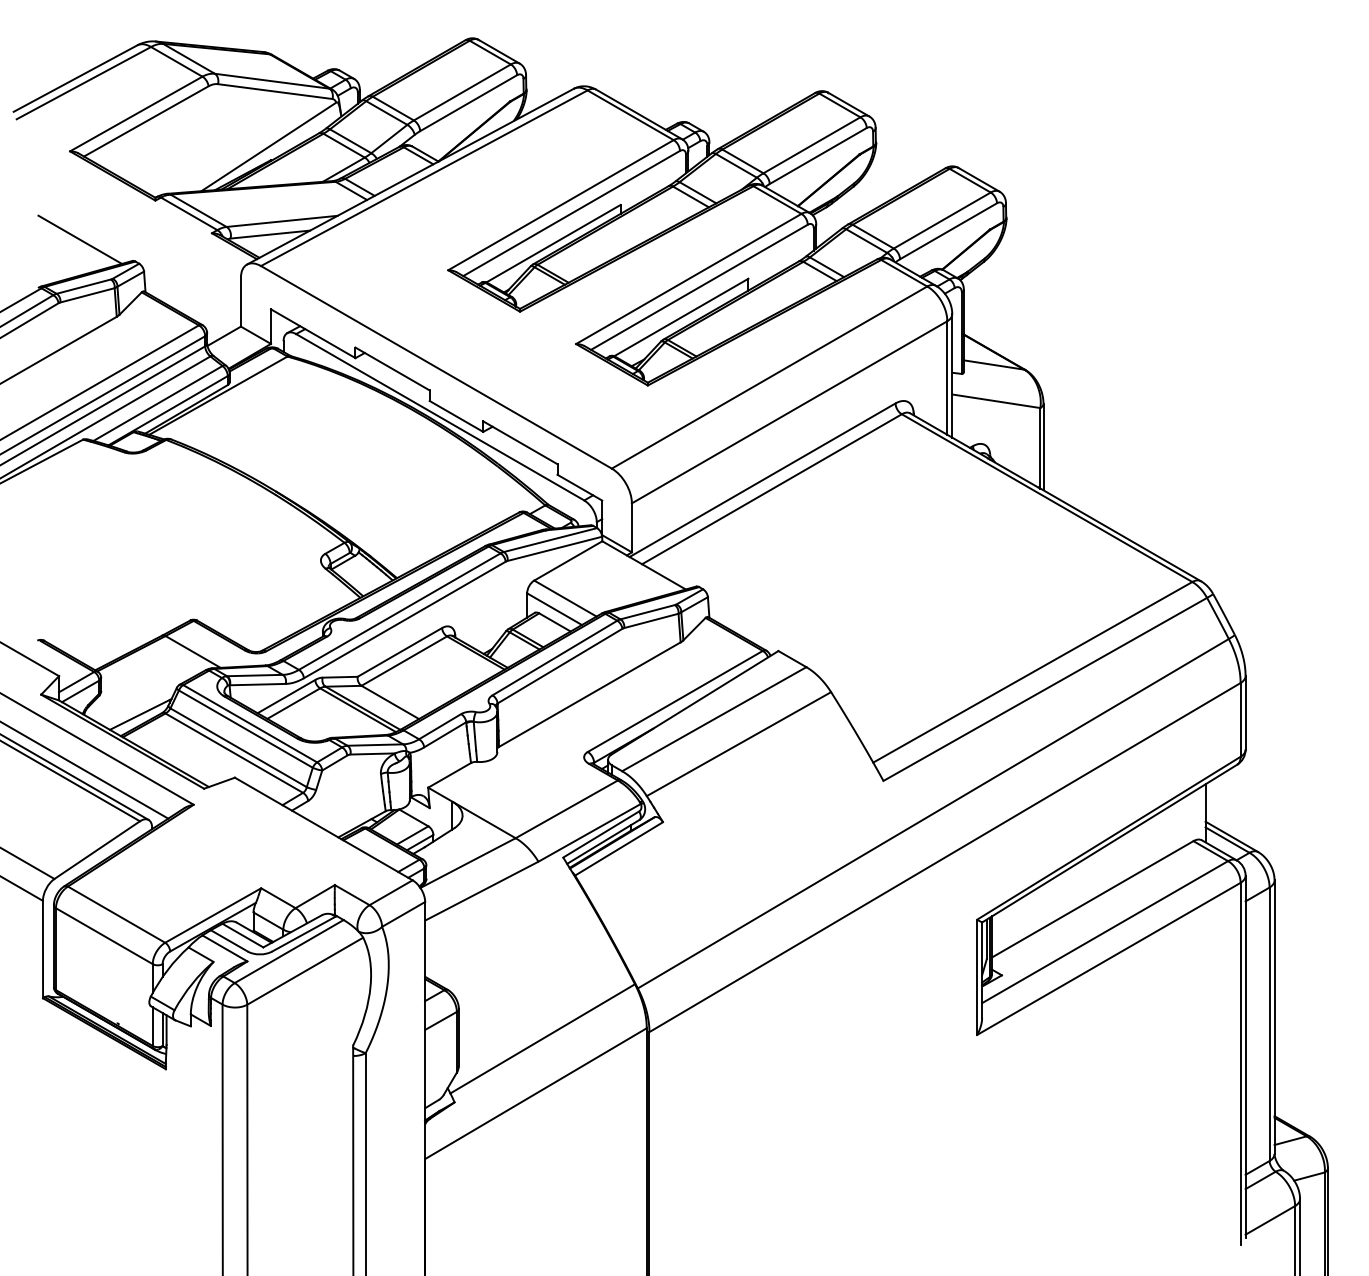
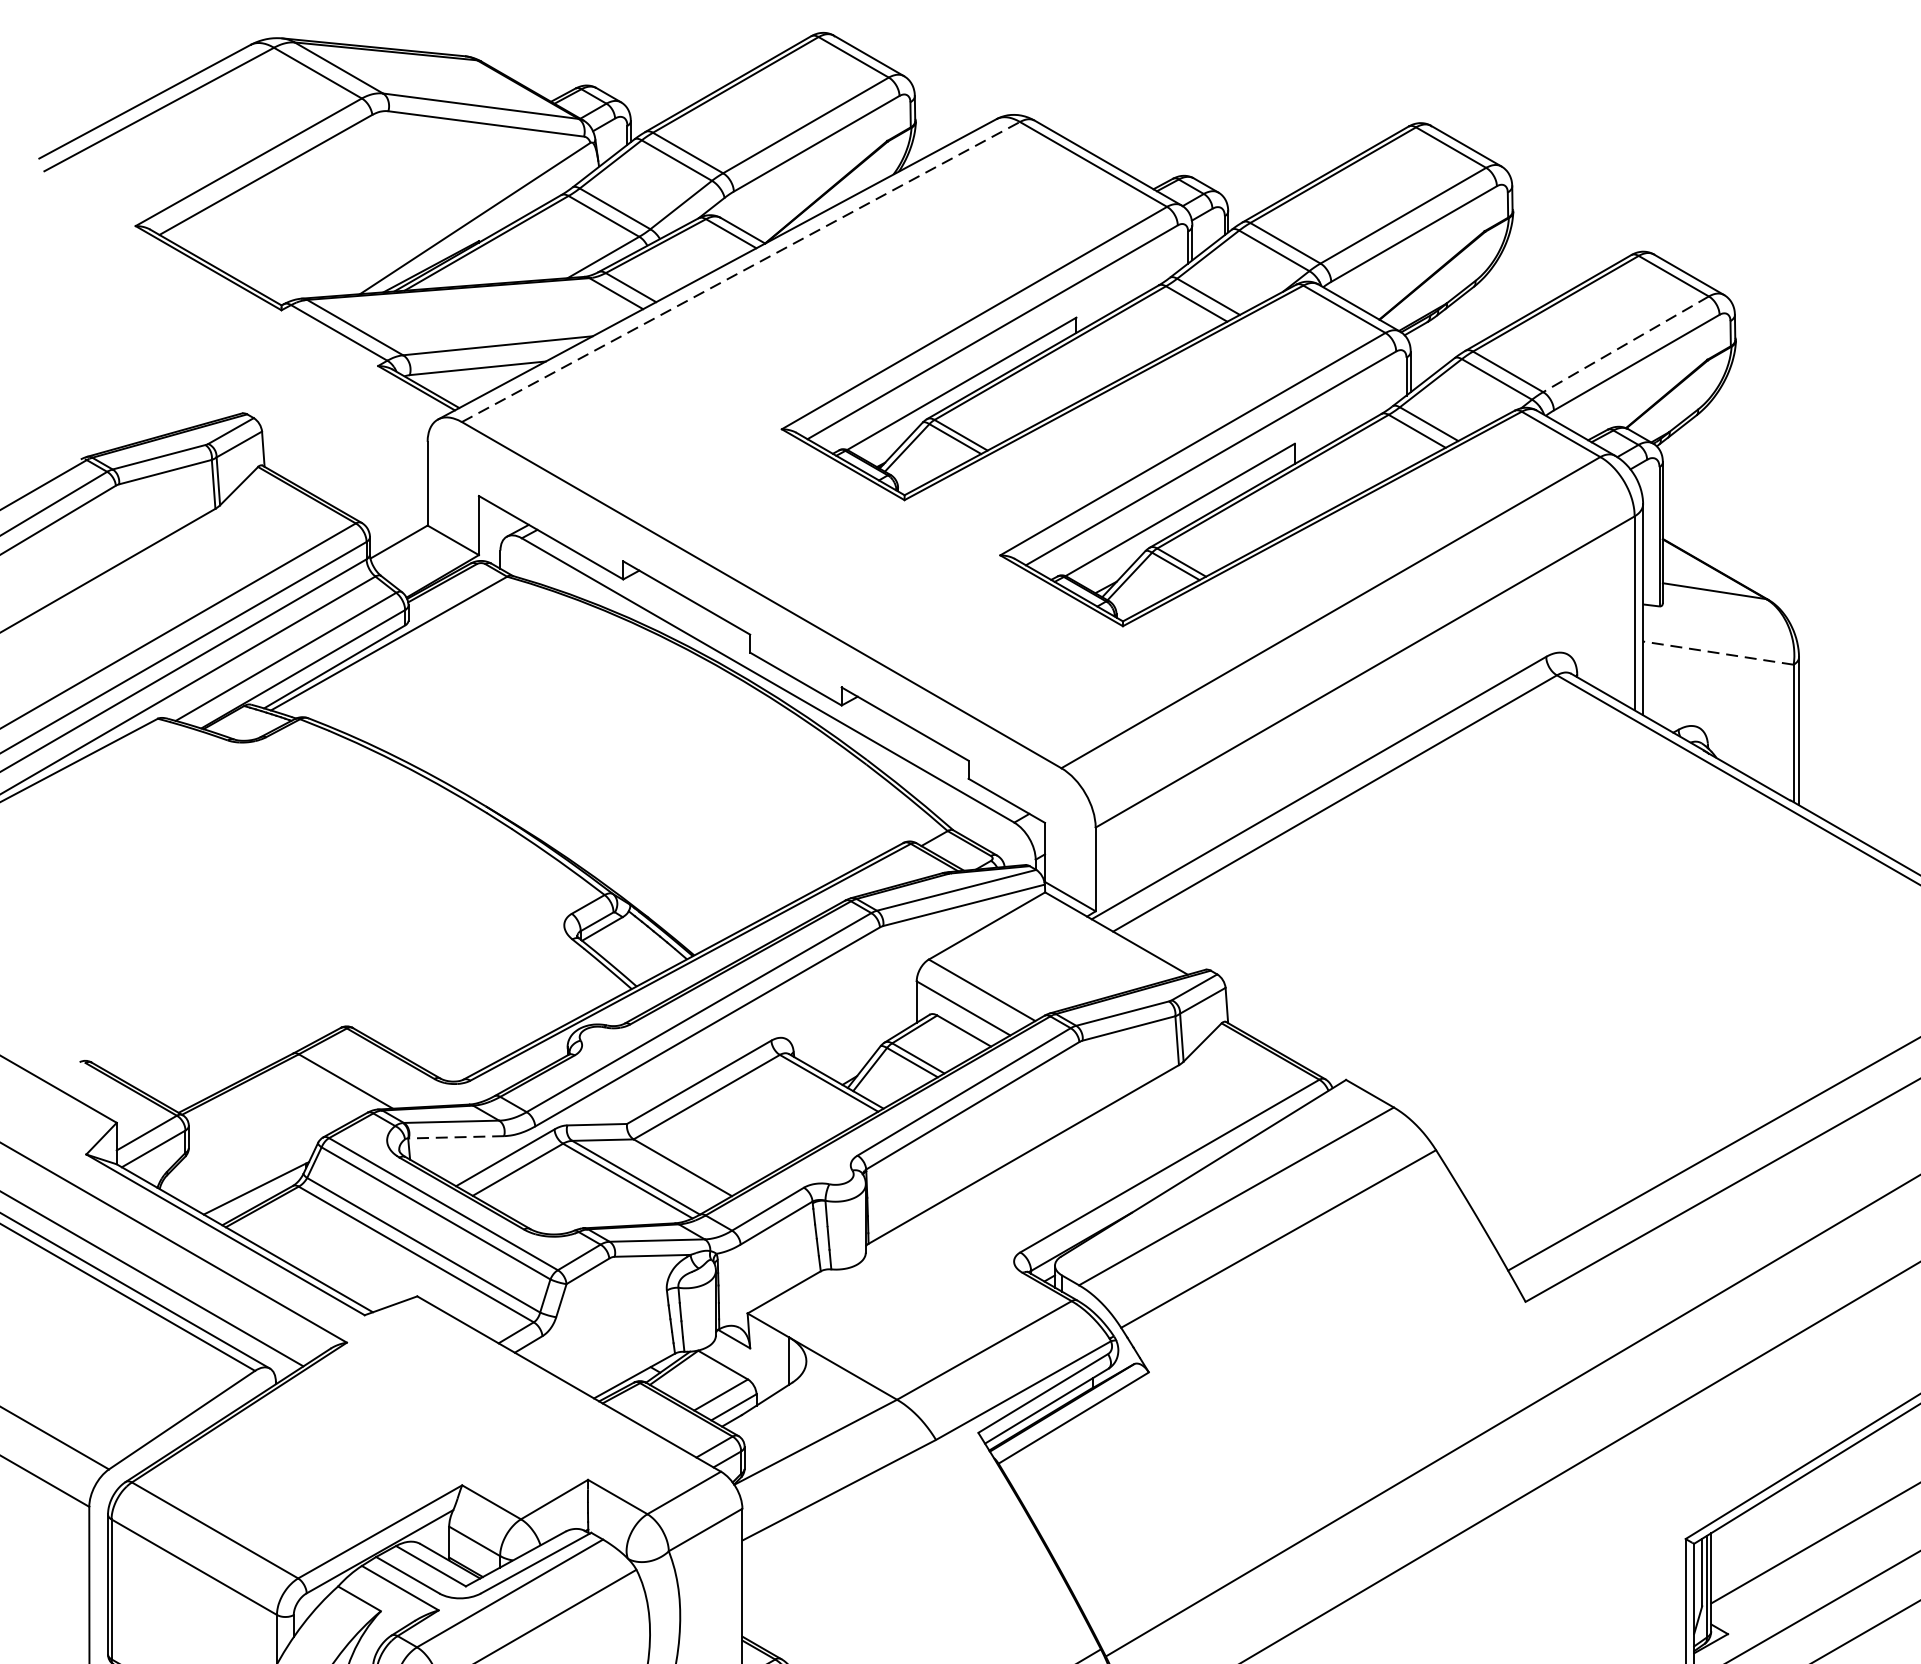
line: (424, 178) -> (741, 272), solid -> dashed
line: (942, 220) -> (1626, 344), solid -> dashed
line: (79, 239) -> (151, 376), removed
line: (996, 401) -> (1718, 653), solid -> dashed
line: (257, 684) -> (455, 1137), solid -> dashed

